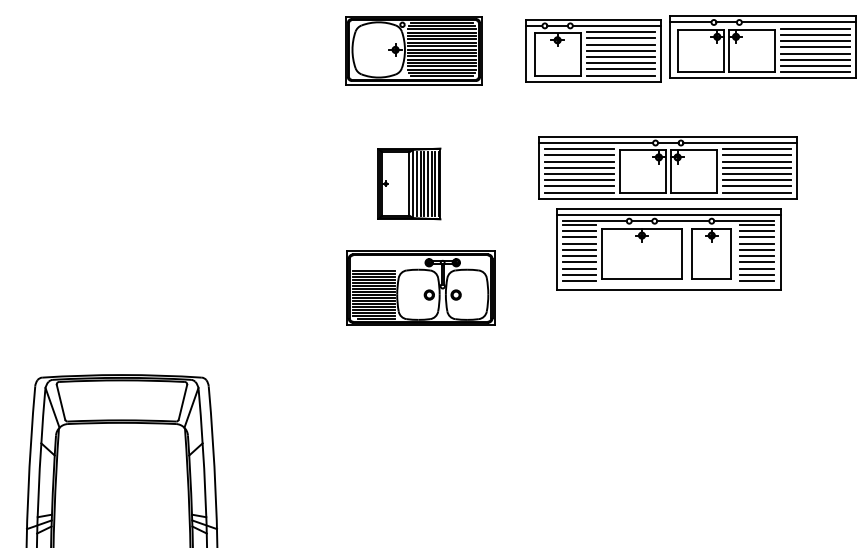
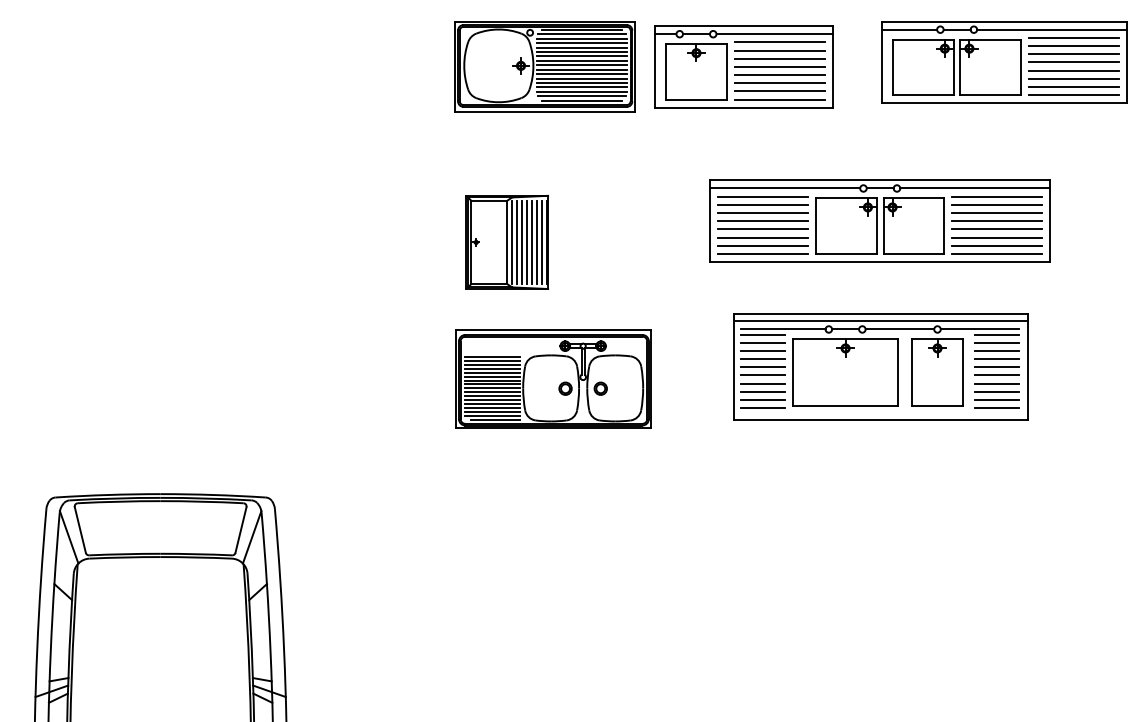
part: (593, 50) -> (743, 66), moved
part: (408, 183) -> (506, 241), moved
part: (668, 249) -> (880, 366), moved

